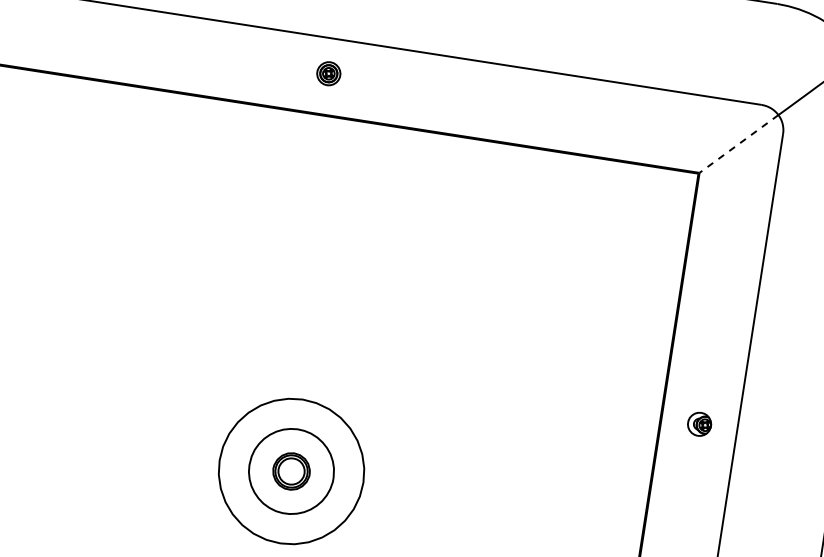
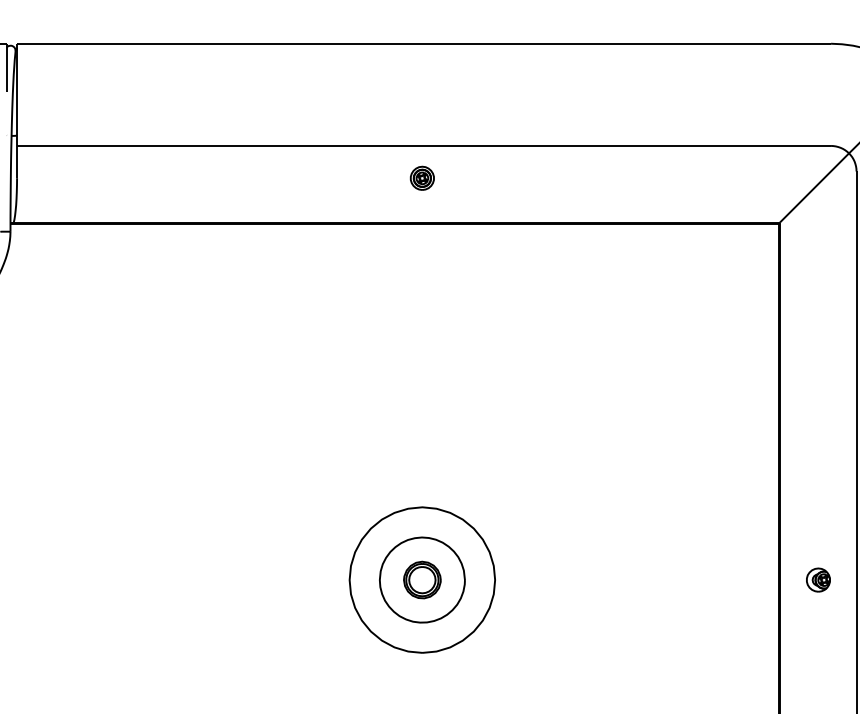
part: (328, 72) -> (421, 177), moved
line: (739, 143) -> (814, 187), dashed -> solid
part: (699, 423) -> (818, 579), moved

